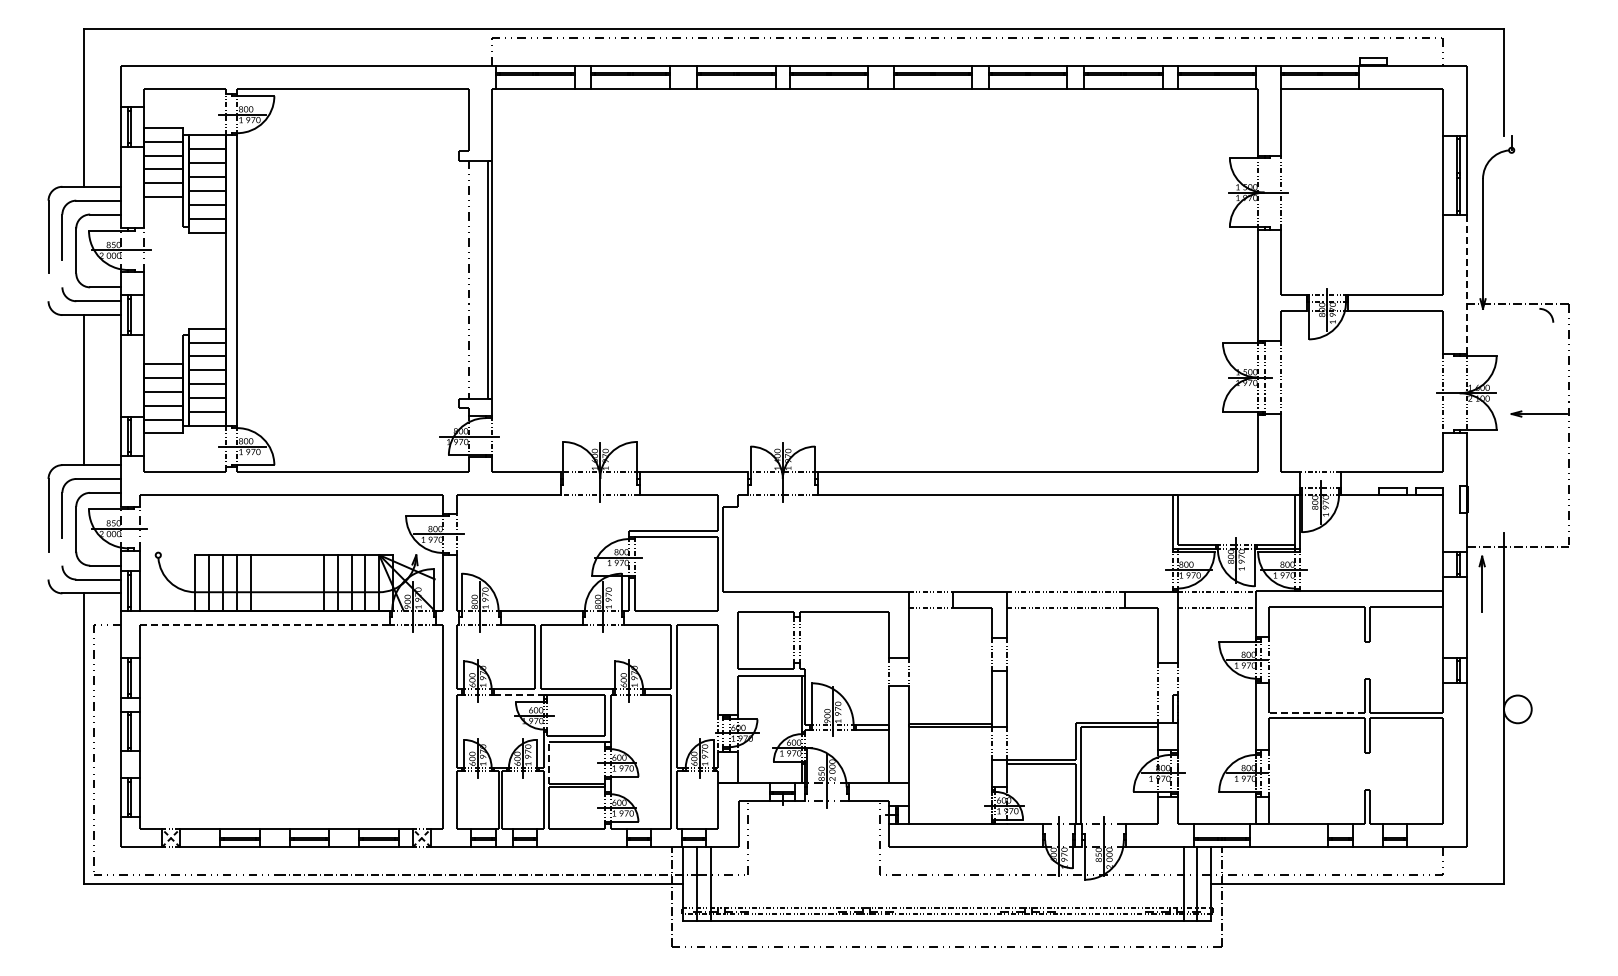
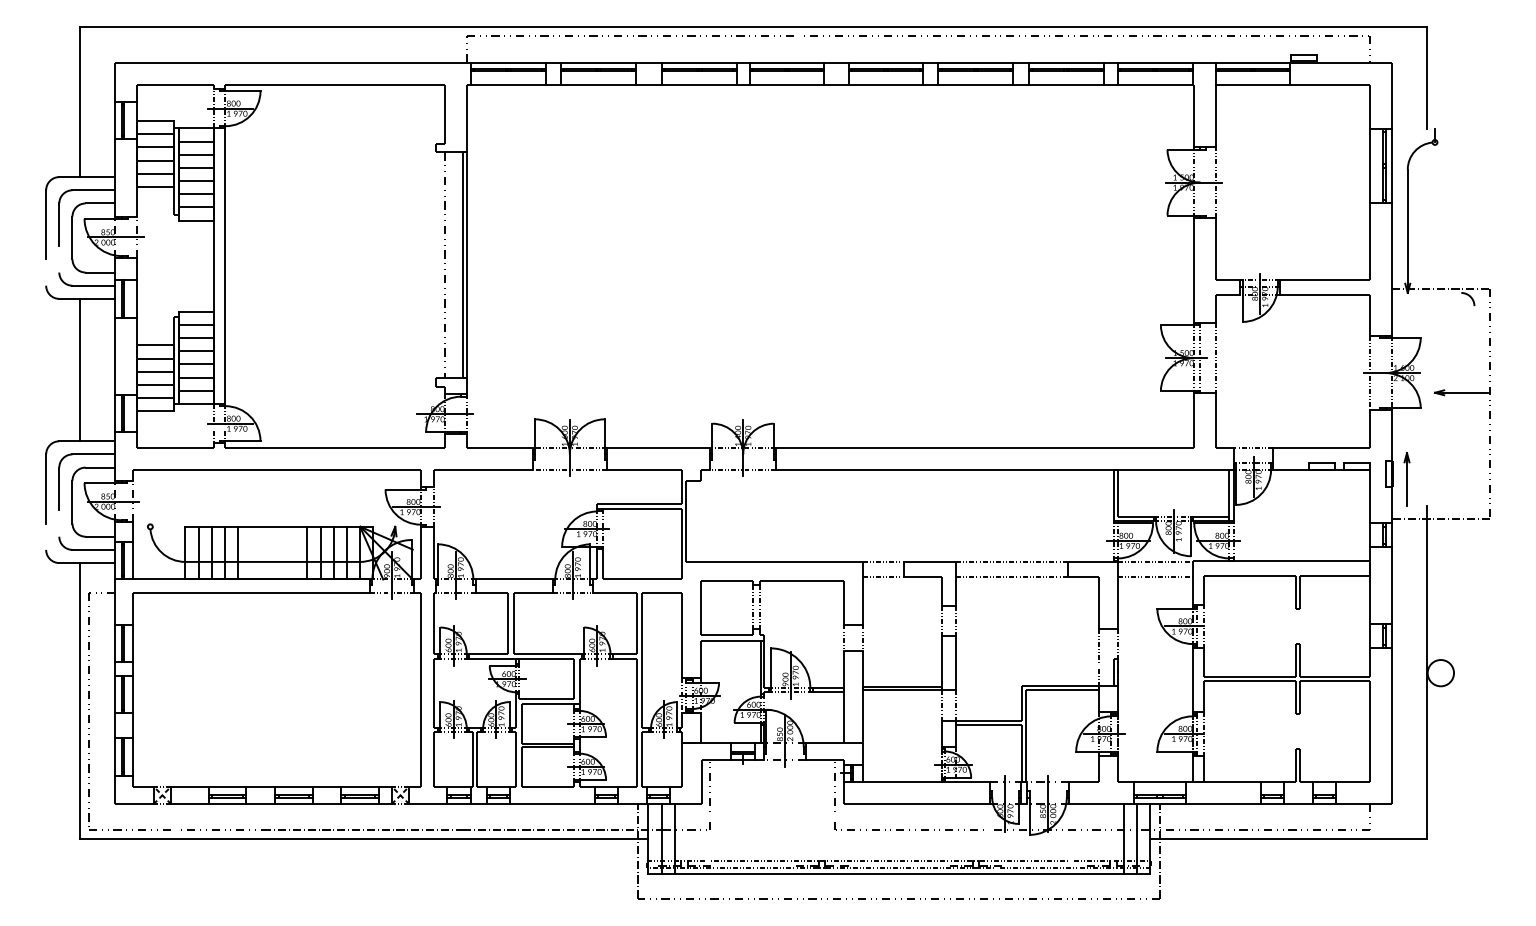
line: (1466, 284) -> (1392, 269), dashed -> solid
part: (1481, 583) -> (1406, 478), moved
line: (265, 624) -> (252, 592), dashed -> solid
line: (518, 694) -> (492, 659), dashed -> solid
line: (1316, 713) -> (1249, 677), dashed -> solid
line: (549, 763) -> (521, 724), dashed -> solid

